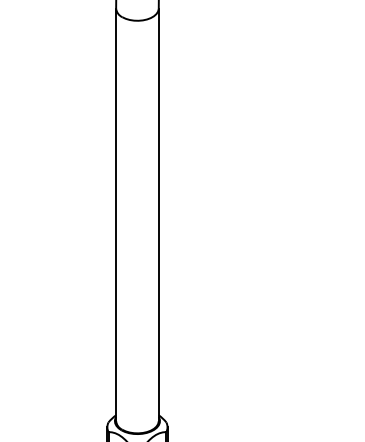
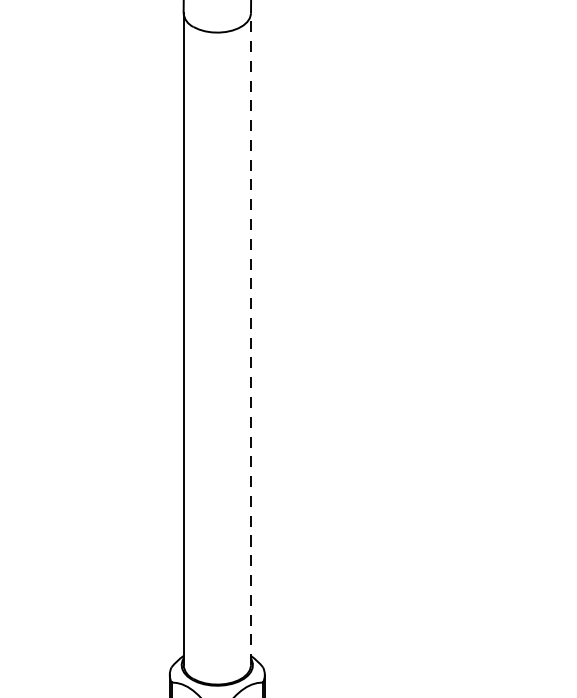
line: (158, 214) -> (250, 338), solid -> dashed

